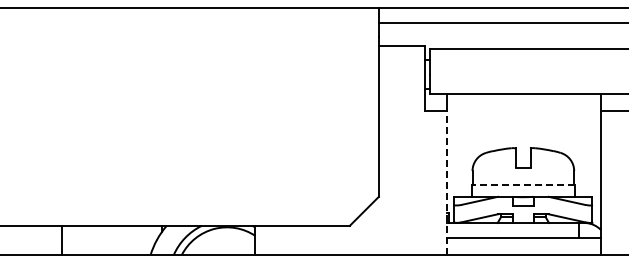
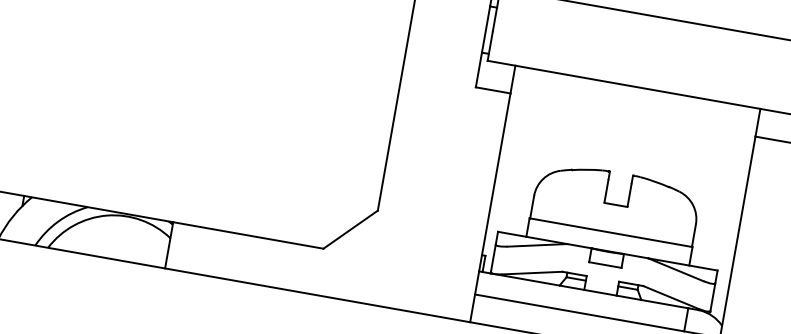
line: (447, 183) -> (490, 208), dashed -> solid
line: (522, 185) -> (609, 232), dashed -> solid

